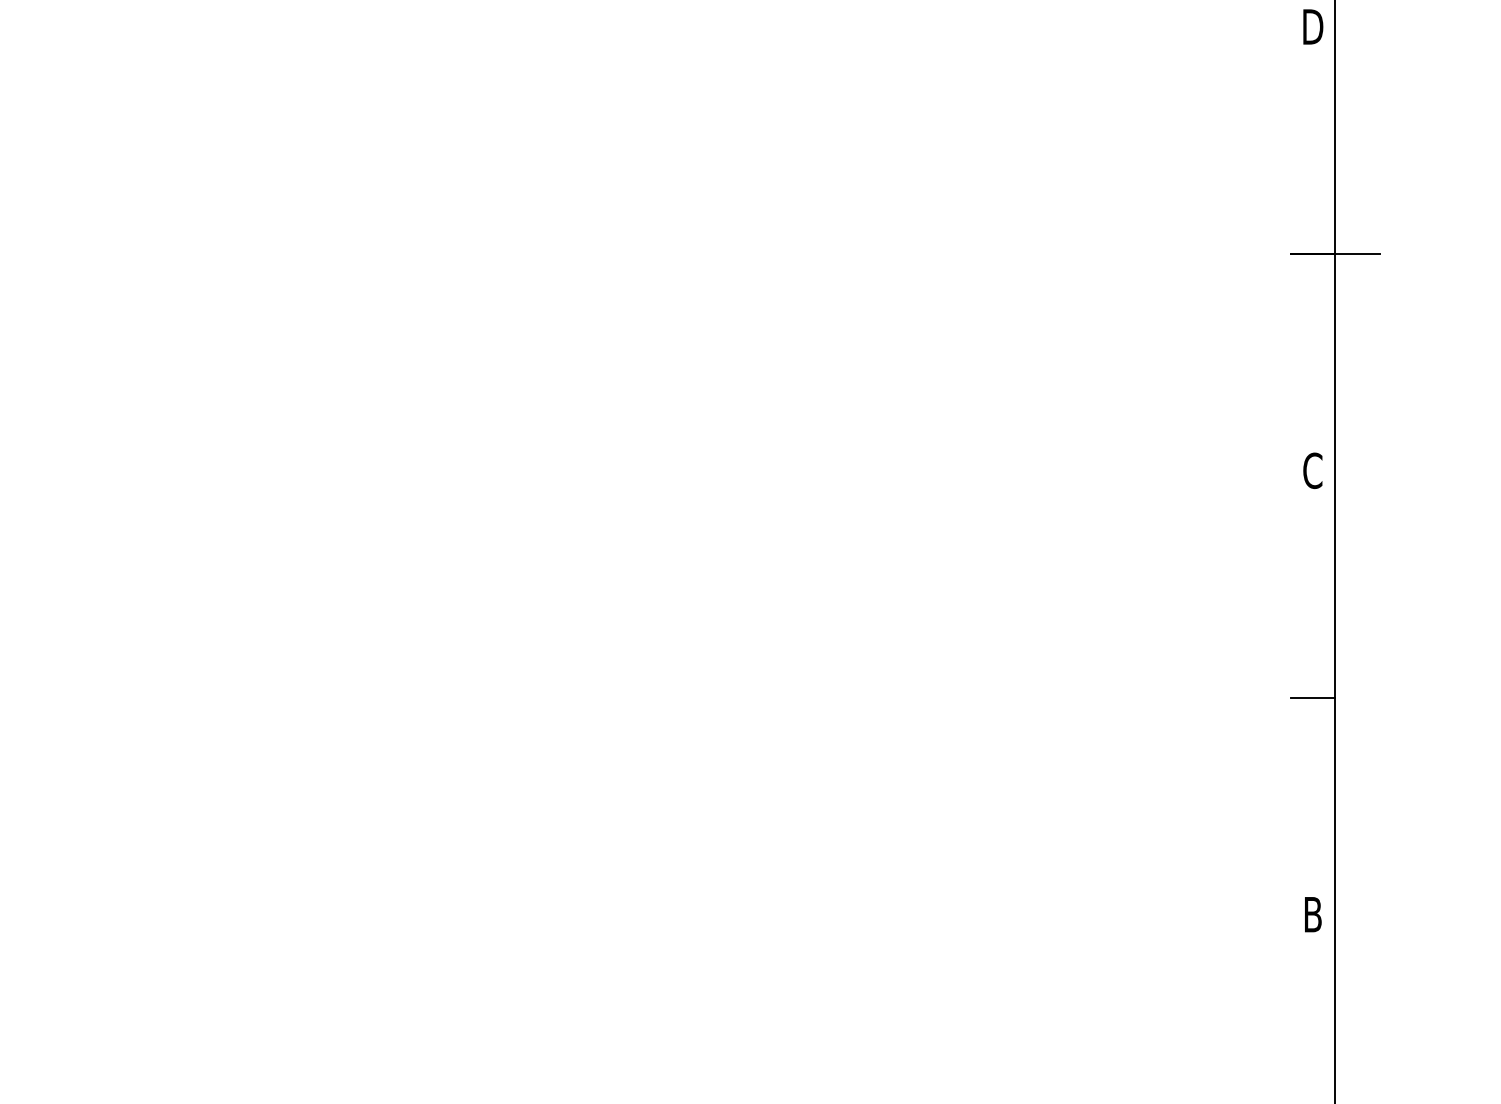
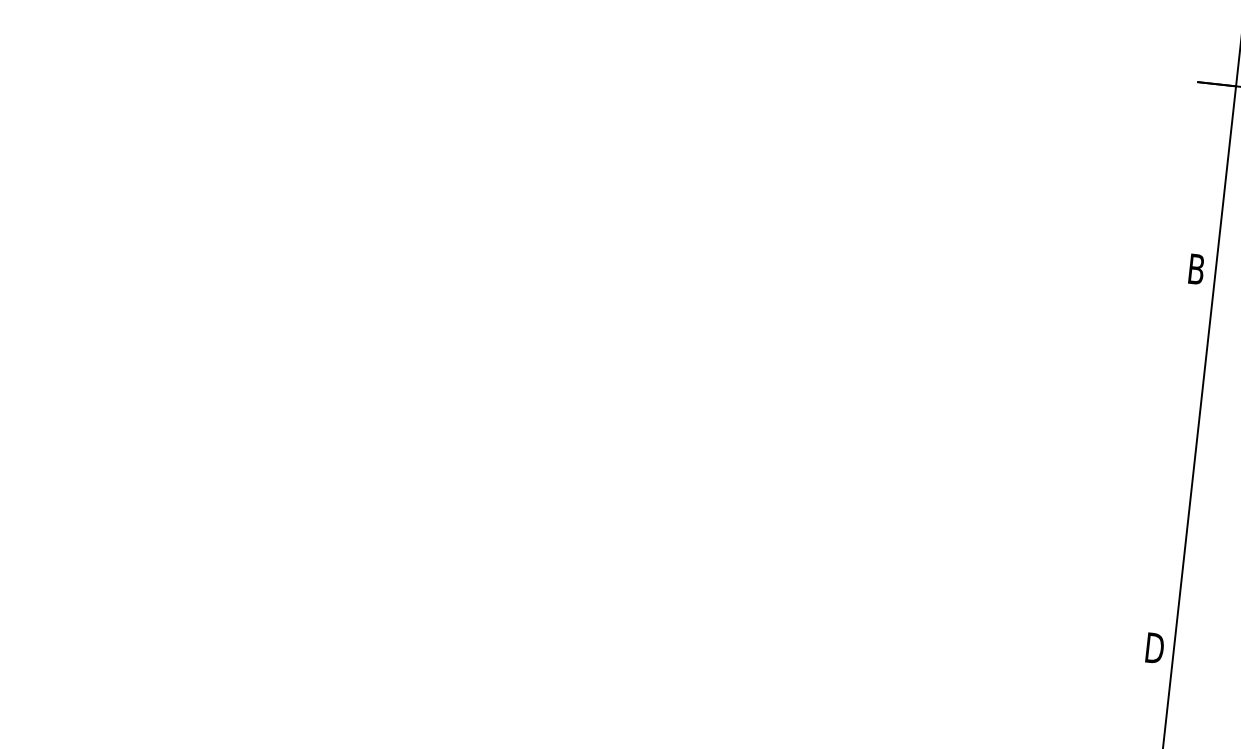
text: (1312, 470) -> (1196, 269), C -> B
line: (1312, 697) -> (1174, 462), removed
text: (1313, 914) -> (1155, 648), B -> D

